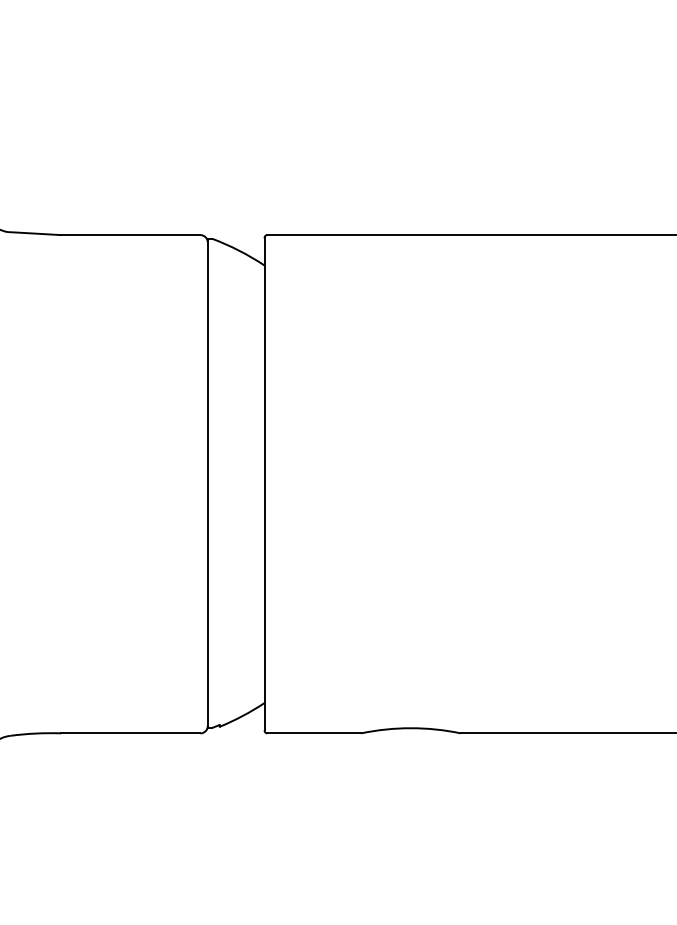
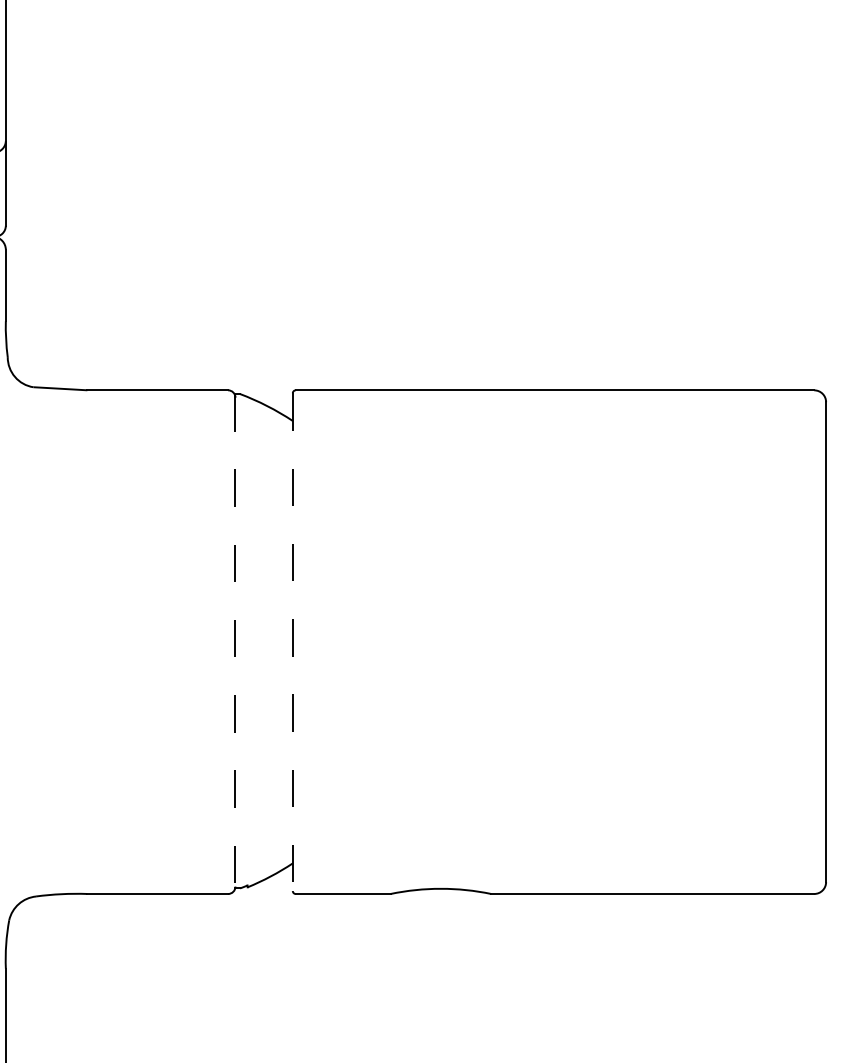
line: (207, 483) -> (235, 641), solid -> dashed
line: (264, 484) -> (292, 642), solid -> dashed

